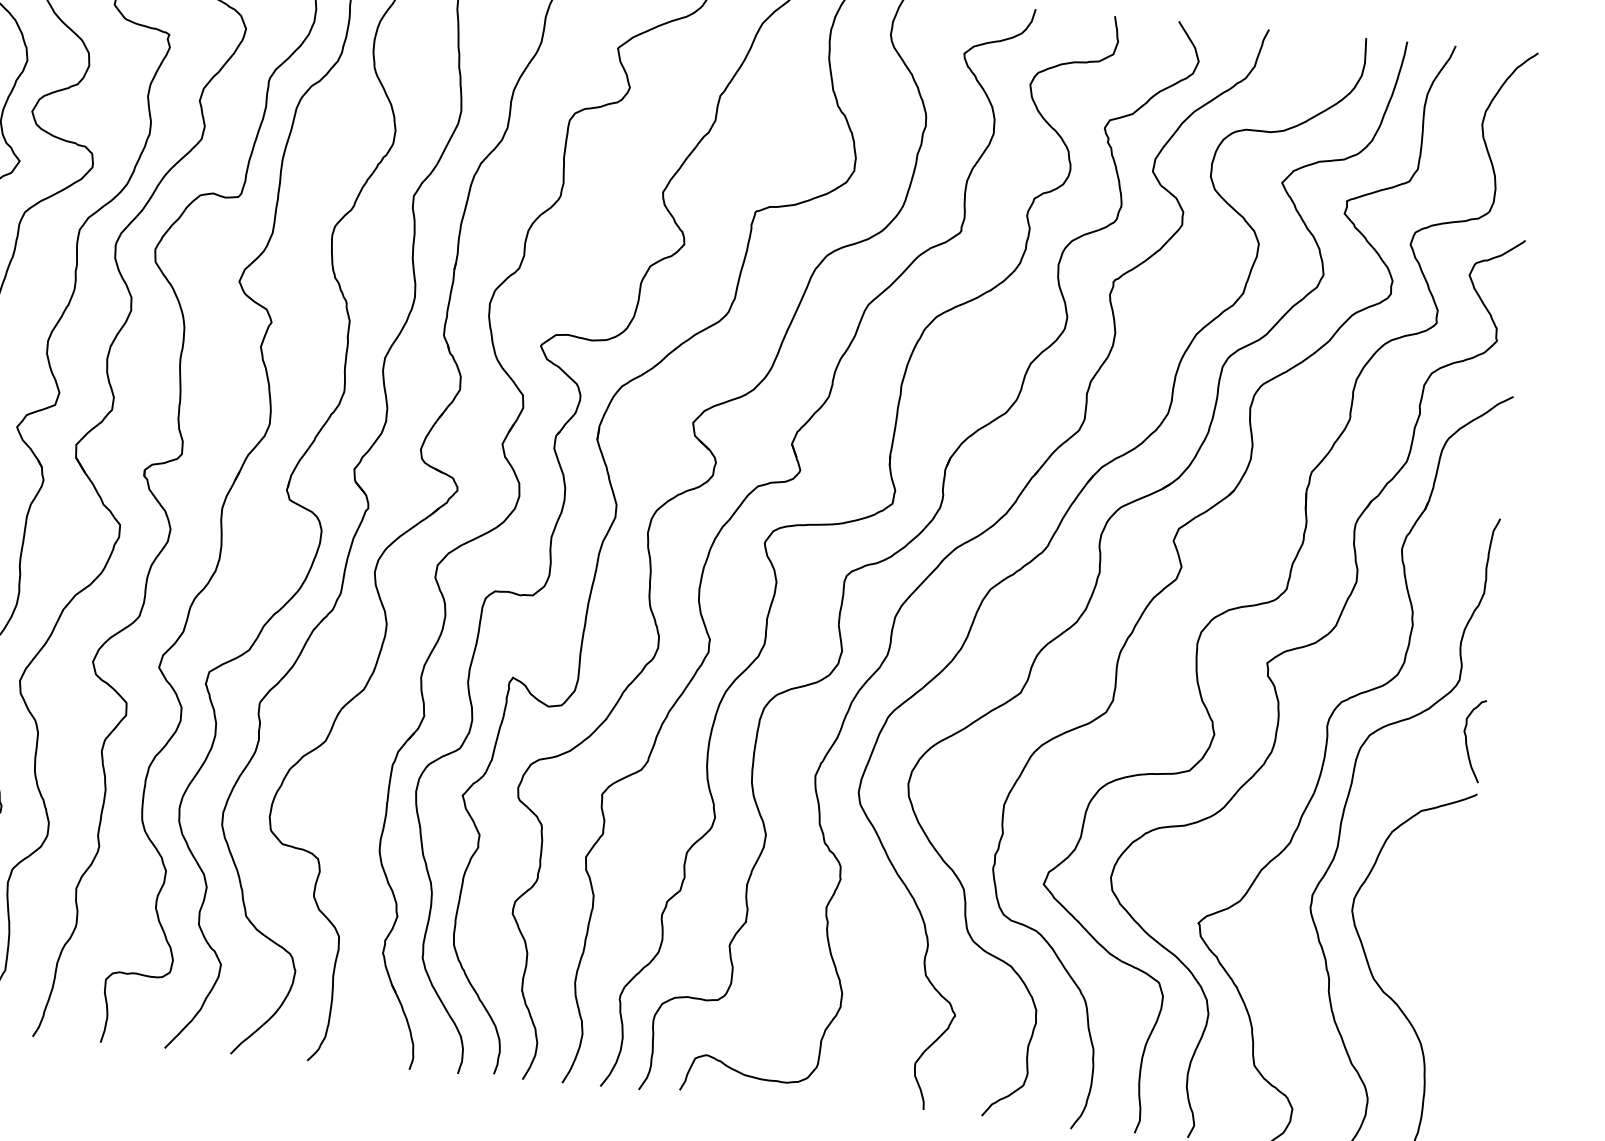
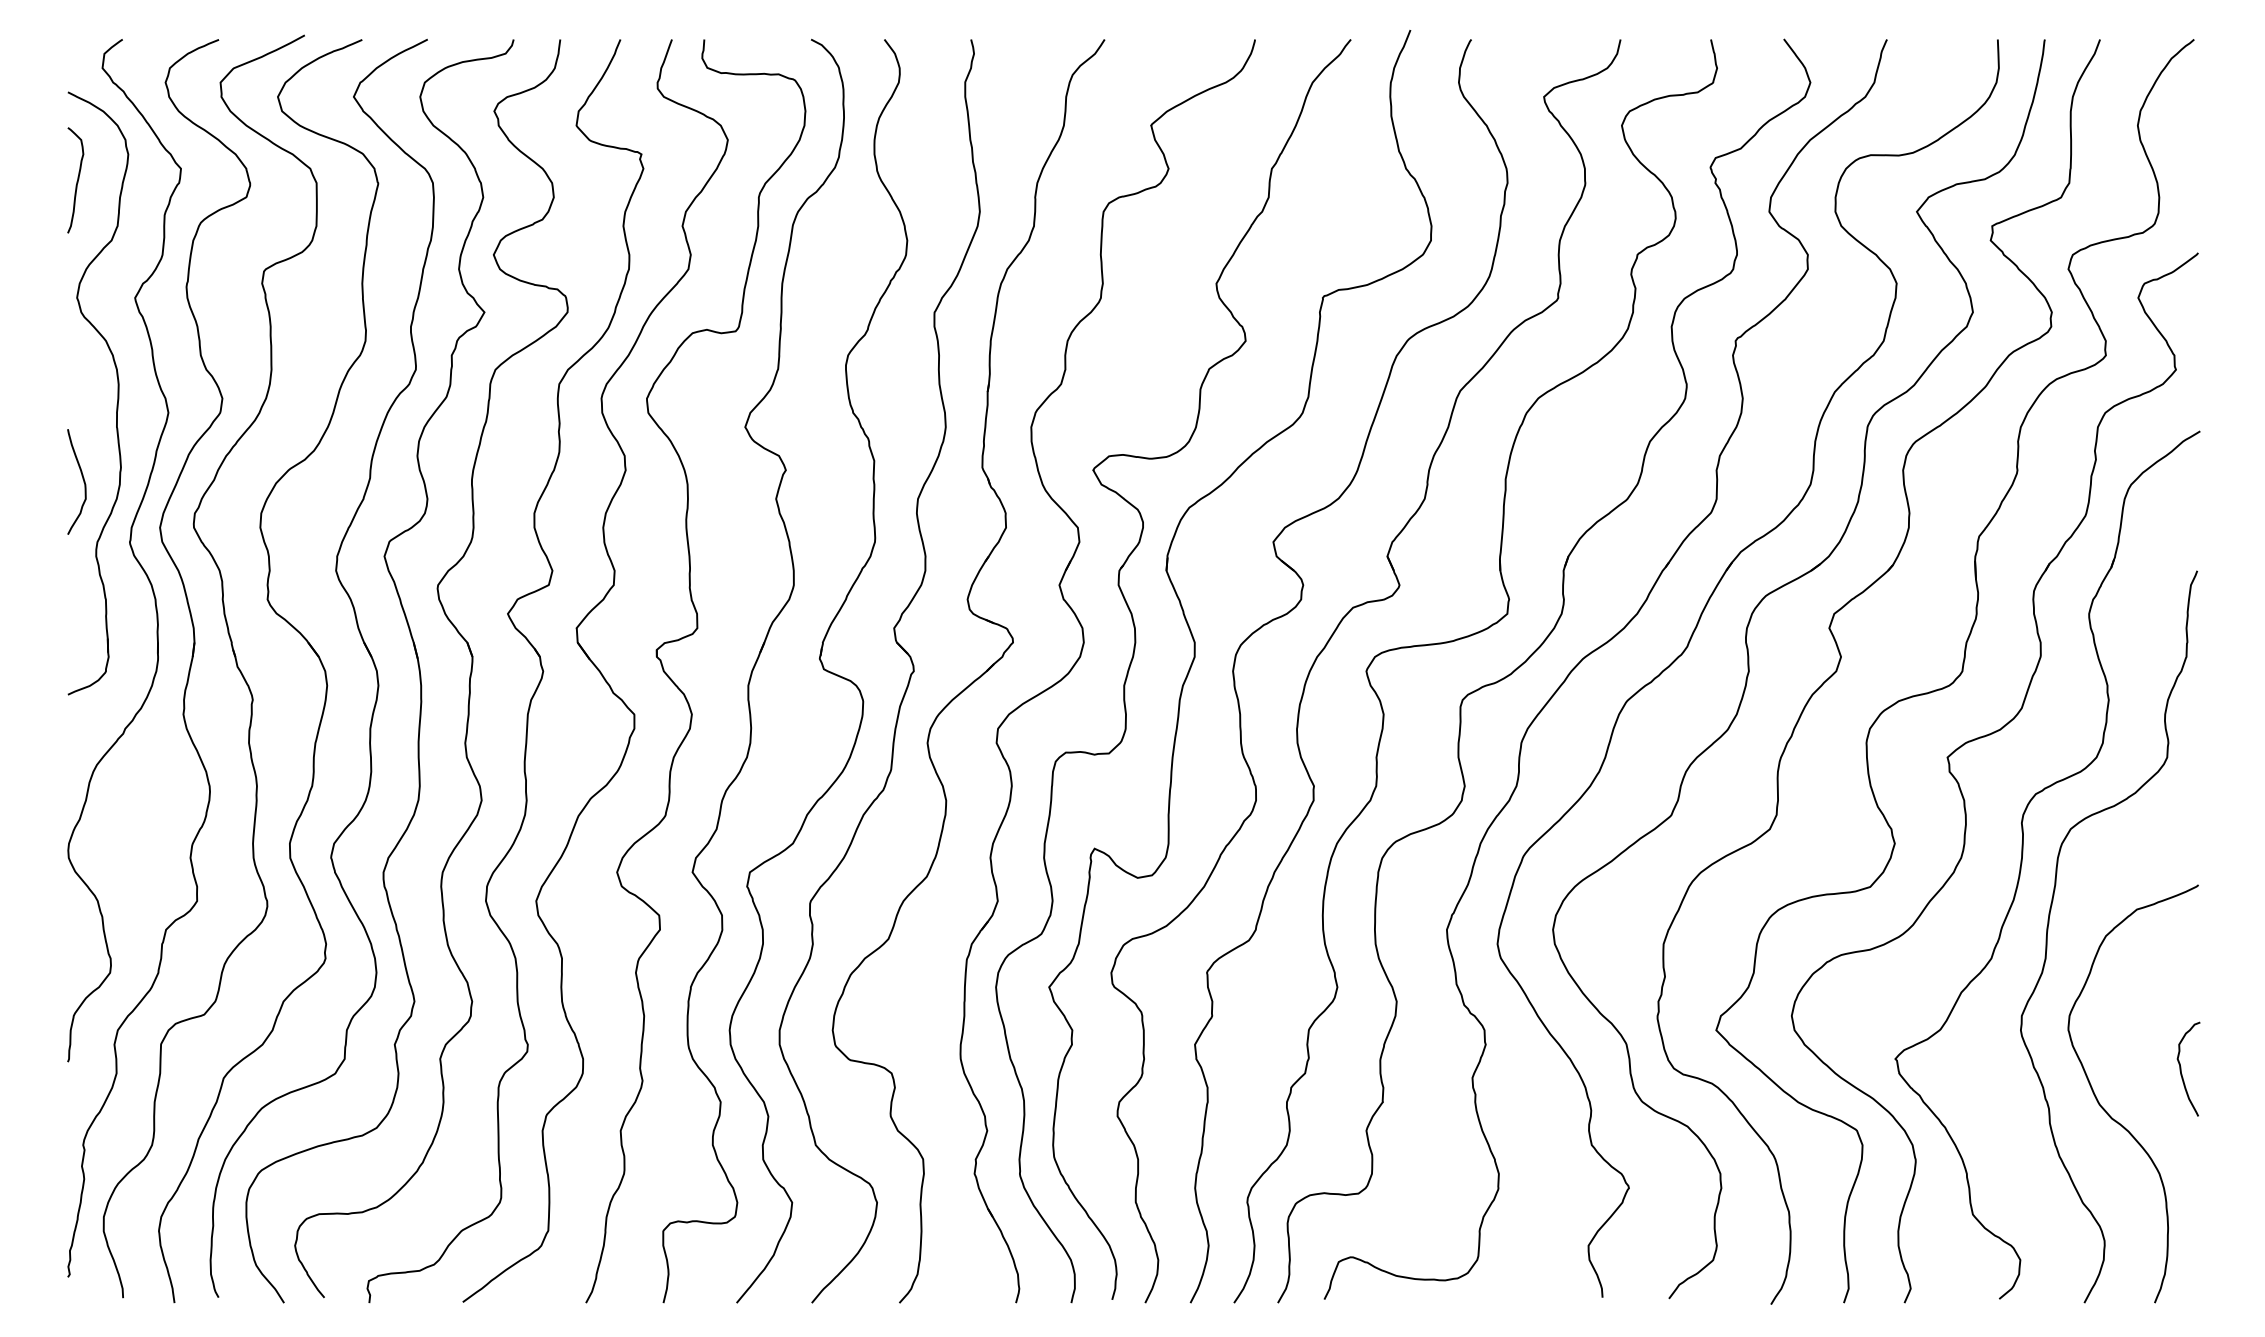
curve: (1466, 739) -> (2181, 1068), moved

